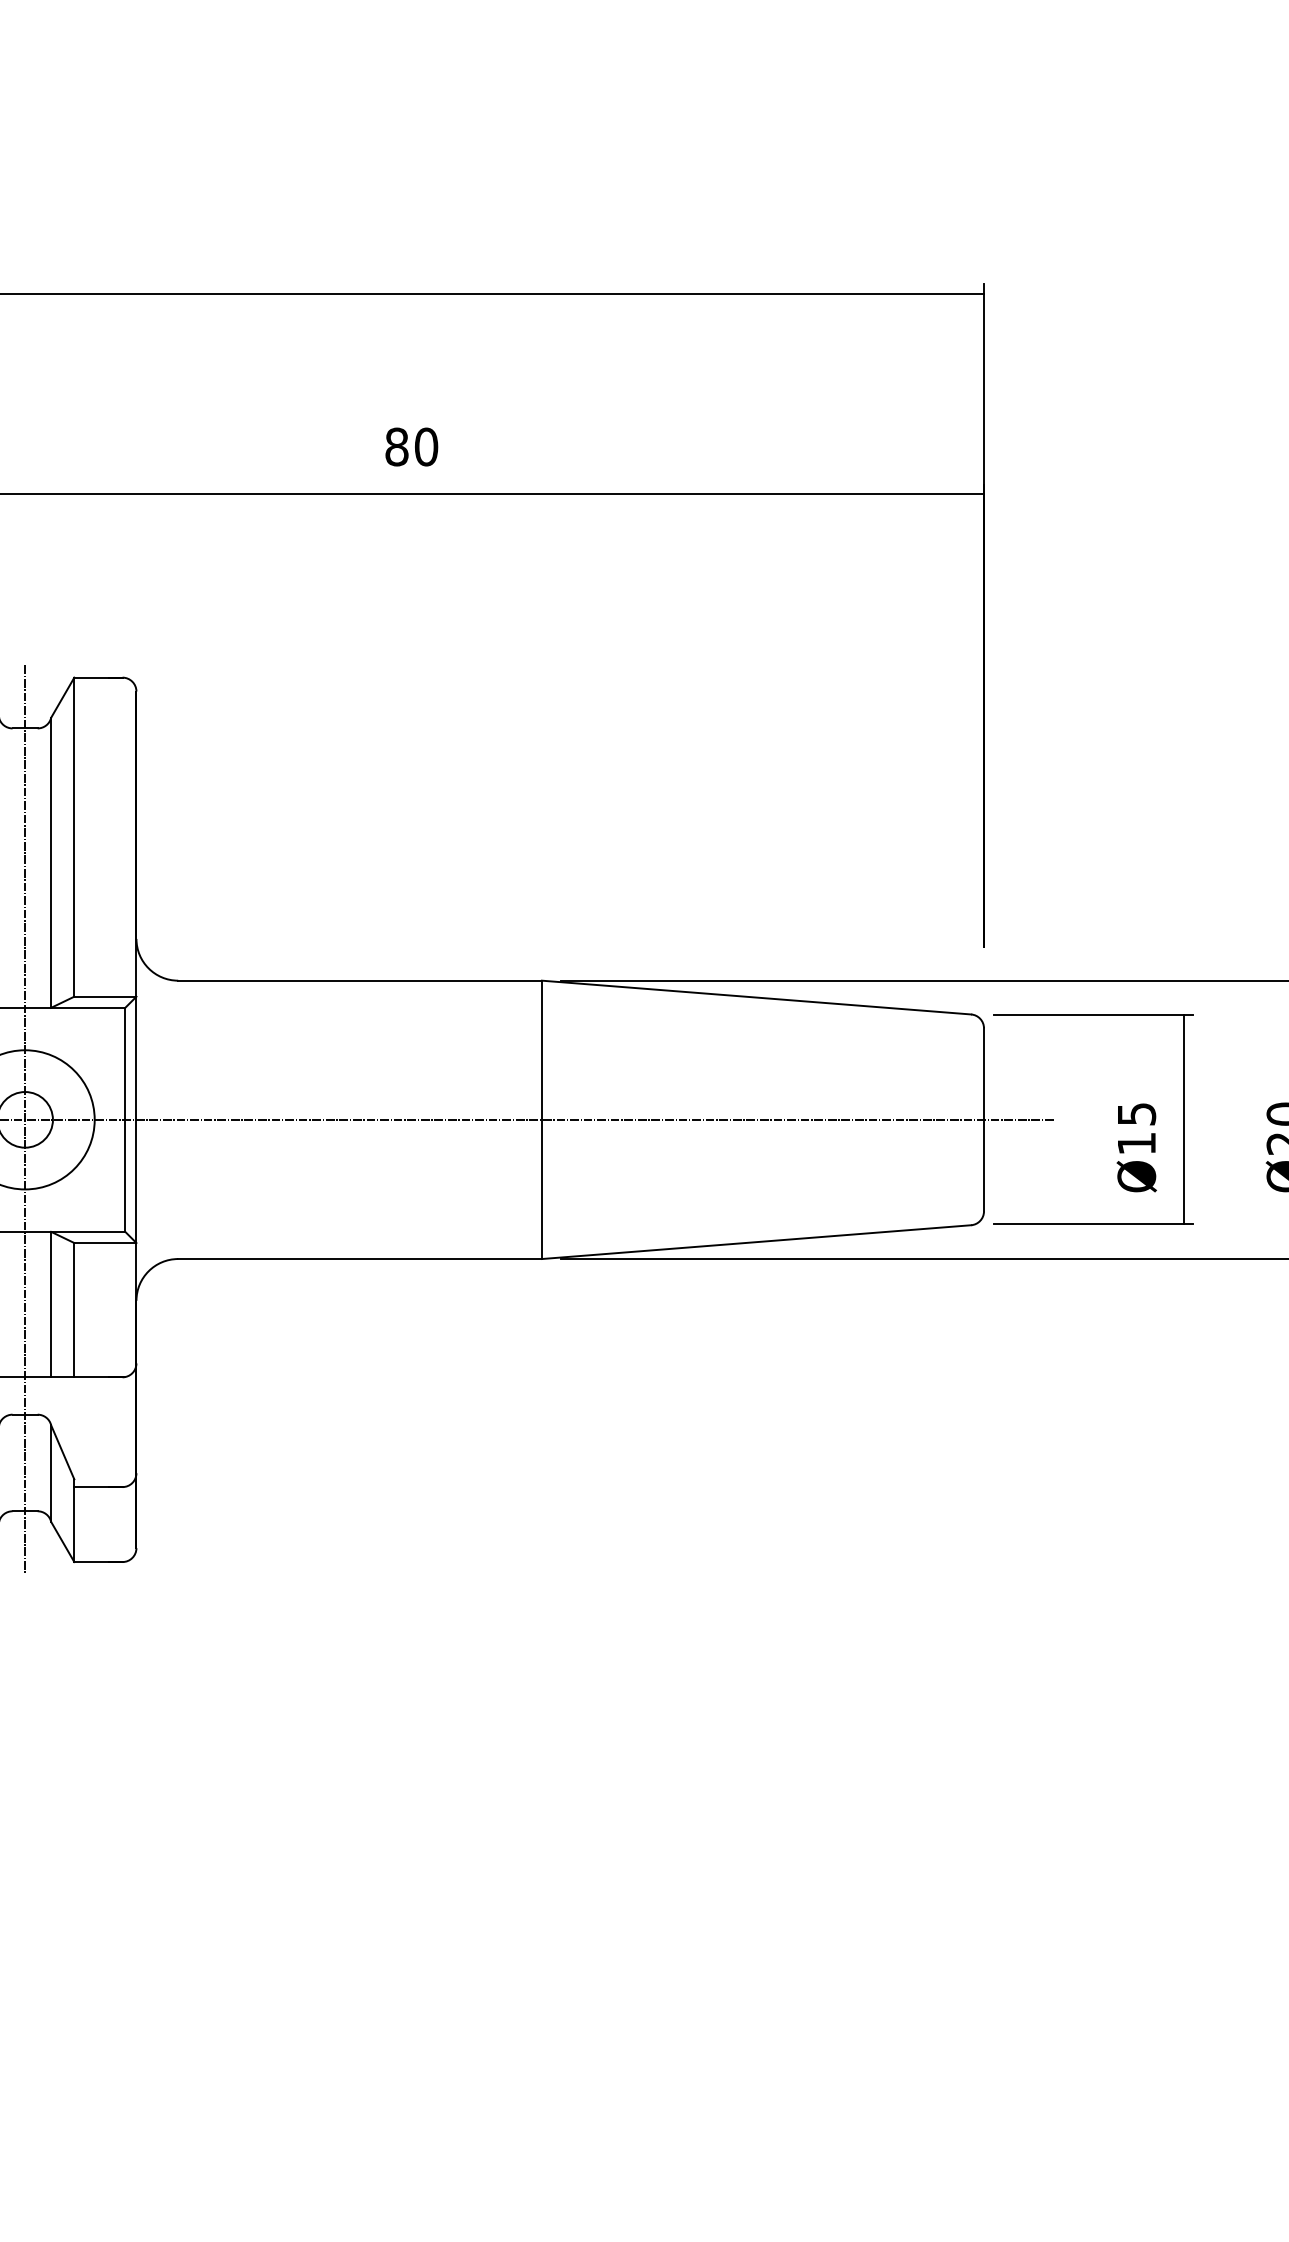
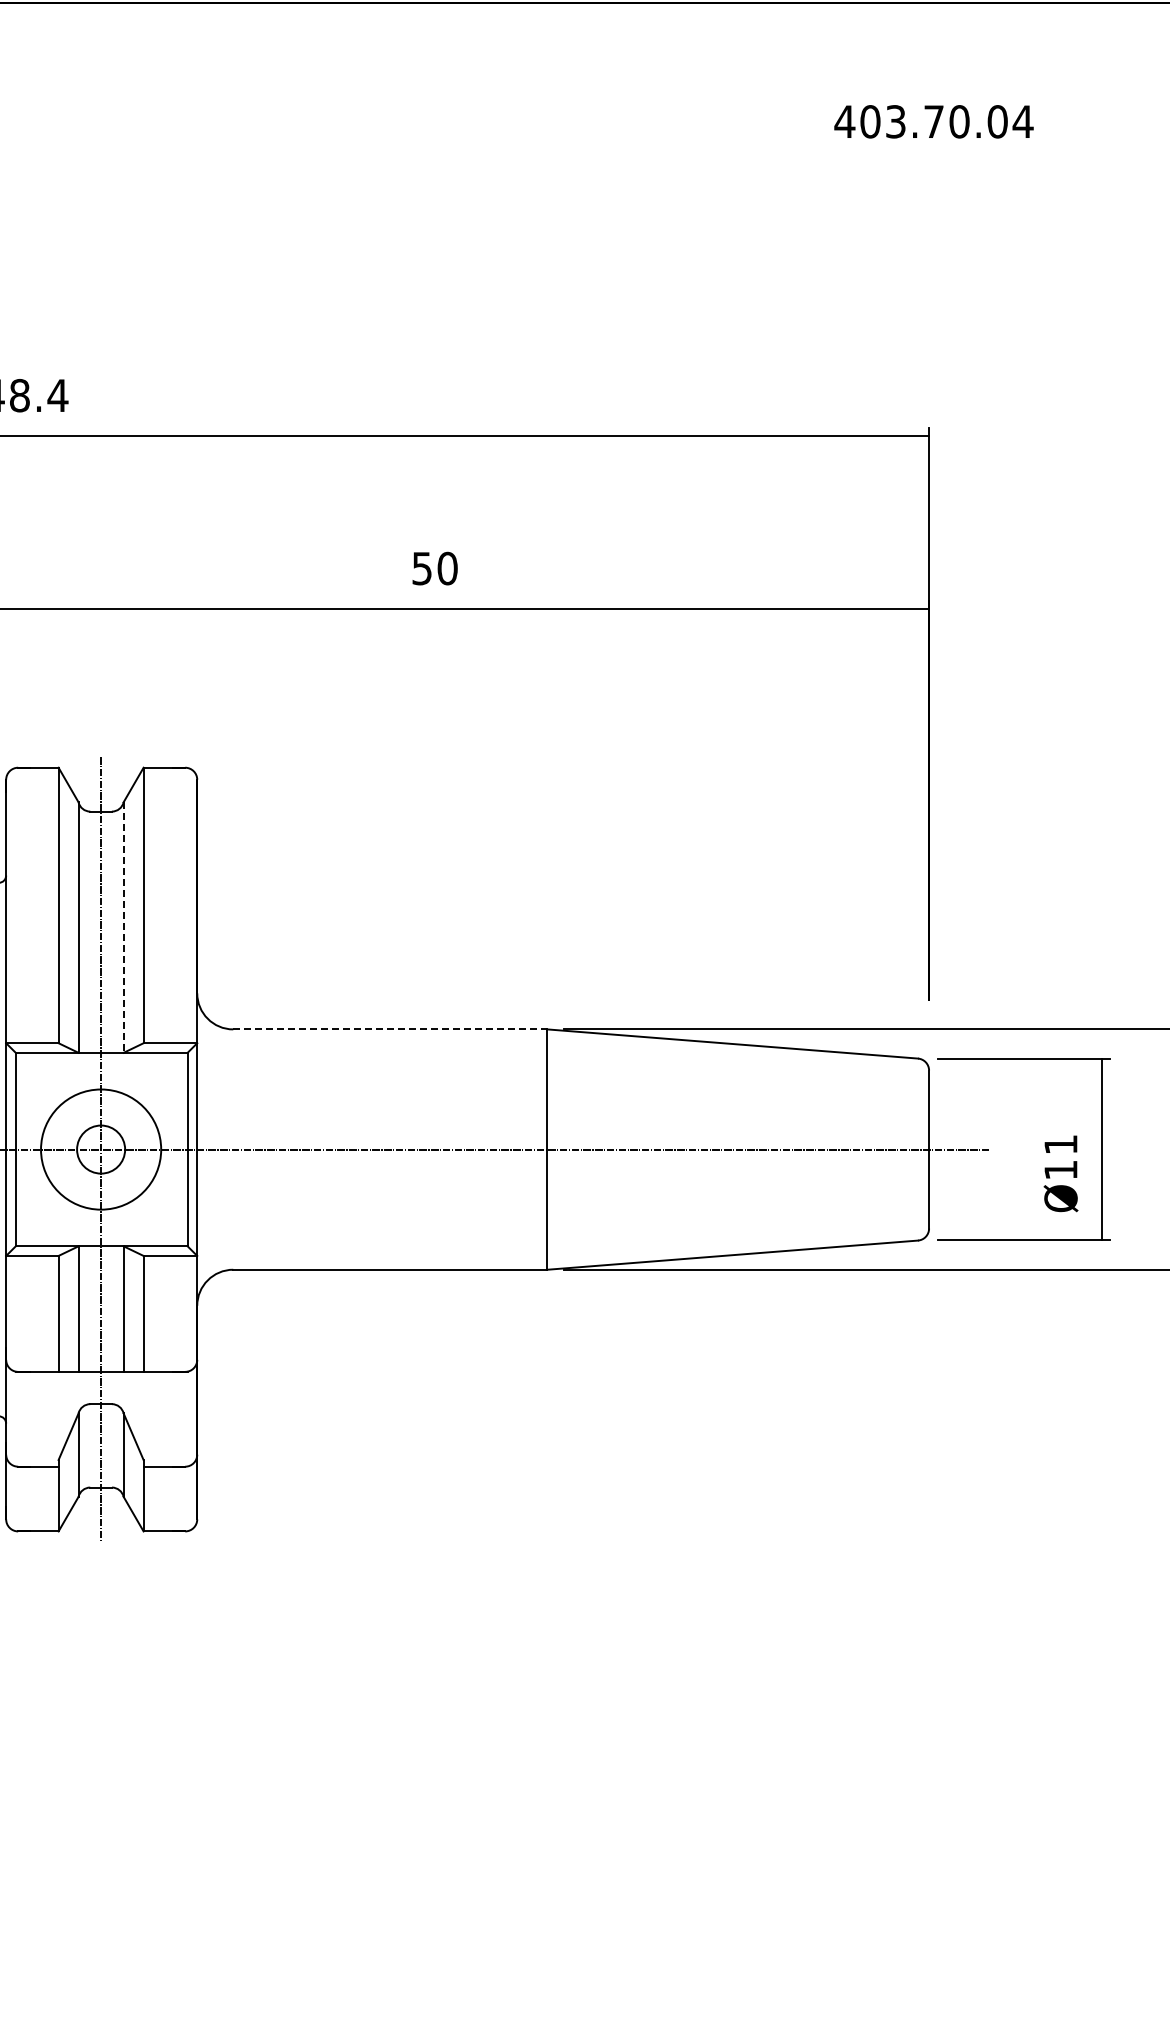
text: (397, 446) -> (422, 568), 80 -> 50
line: (51, 863) -> (123, 928), solid -> dashed
line: (360, 980) -> (390, 1029), solid -> dashed
text: (1136, 1113) -> (1060, 1144), Ø15 -> Ø11

